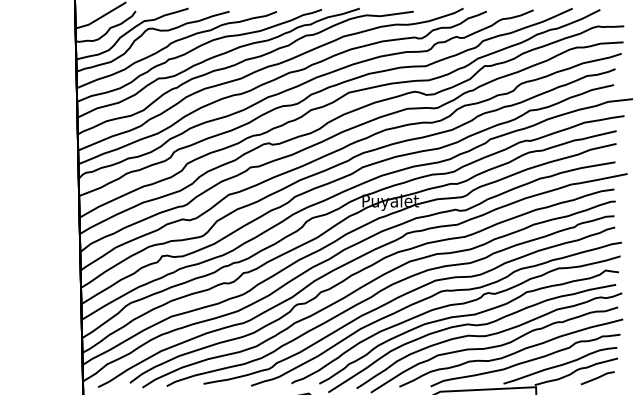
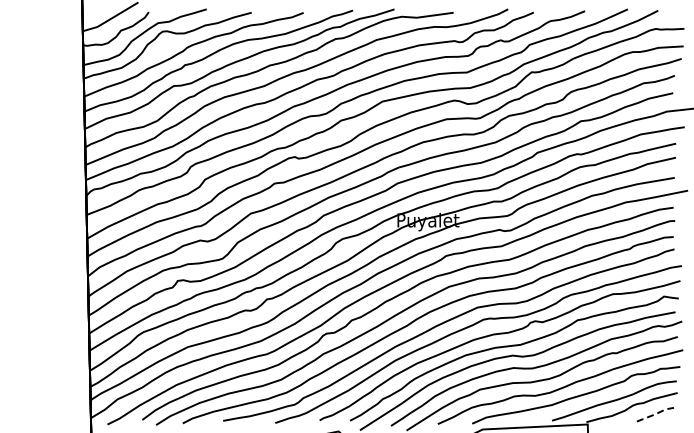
line: (598, 377) -> (656, 413), solid -> dashed

